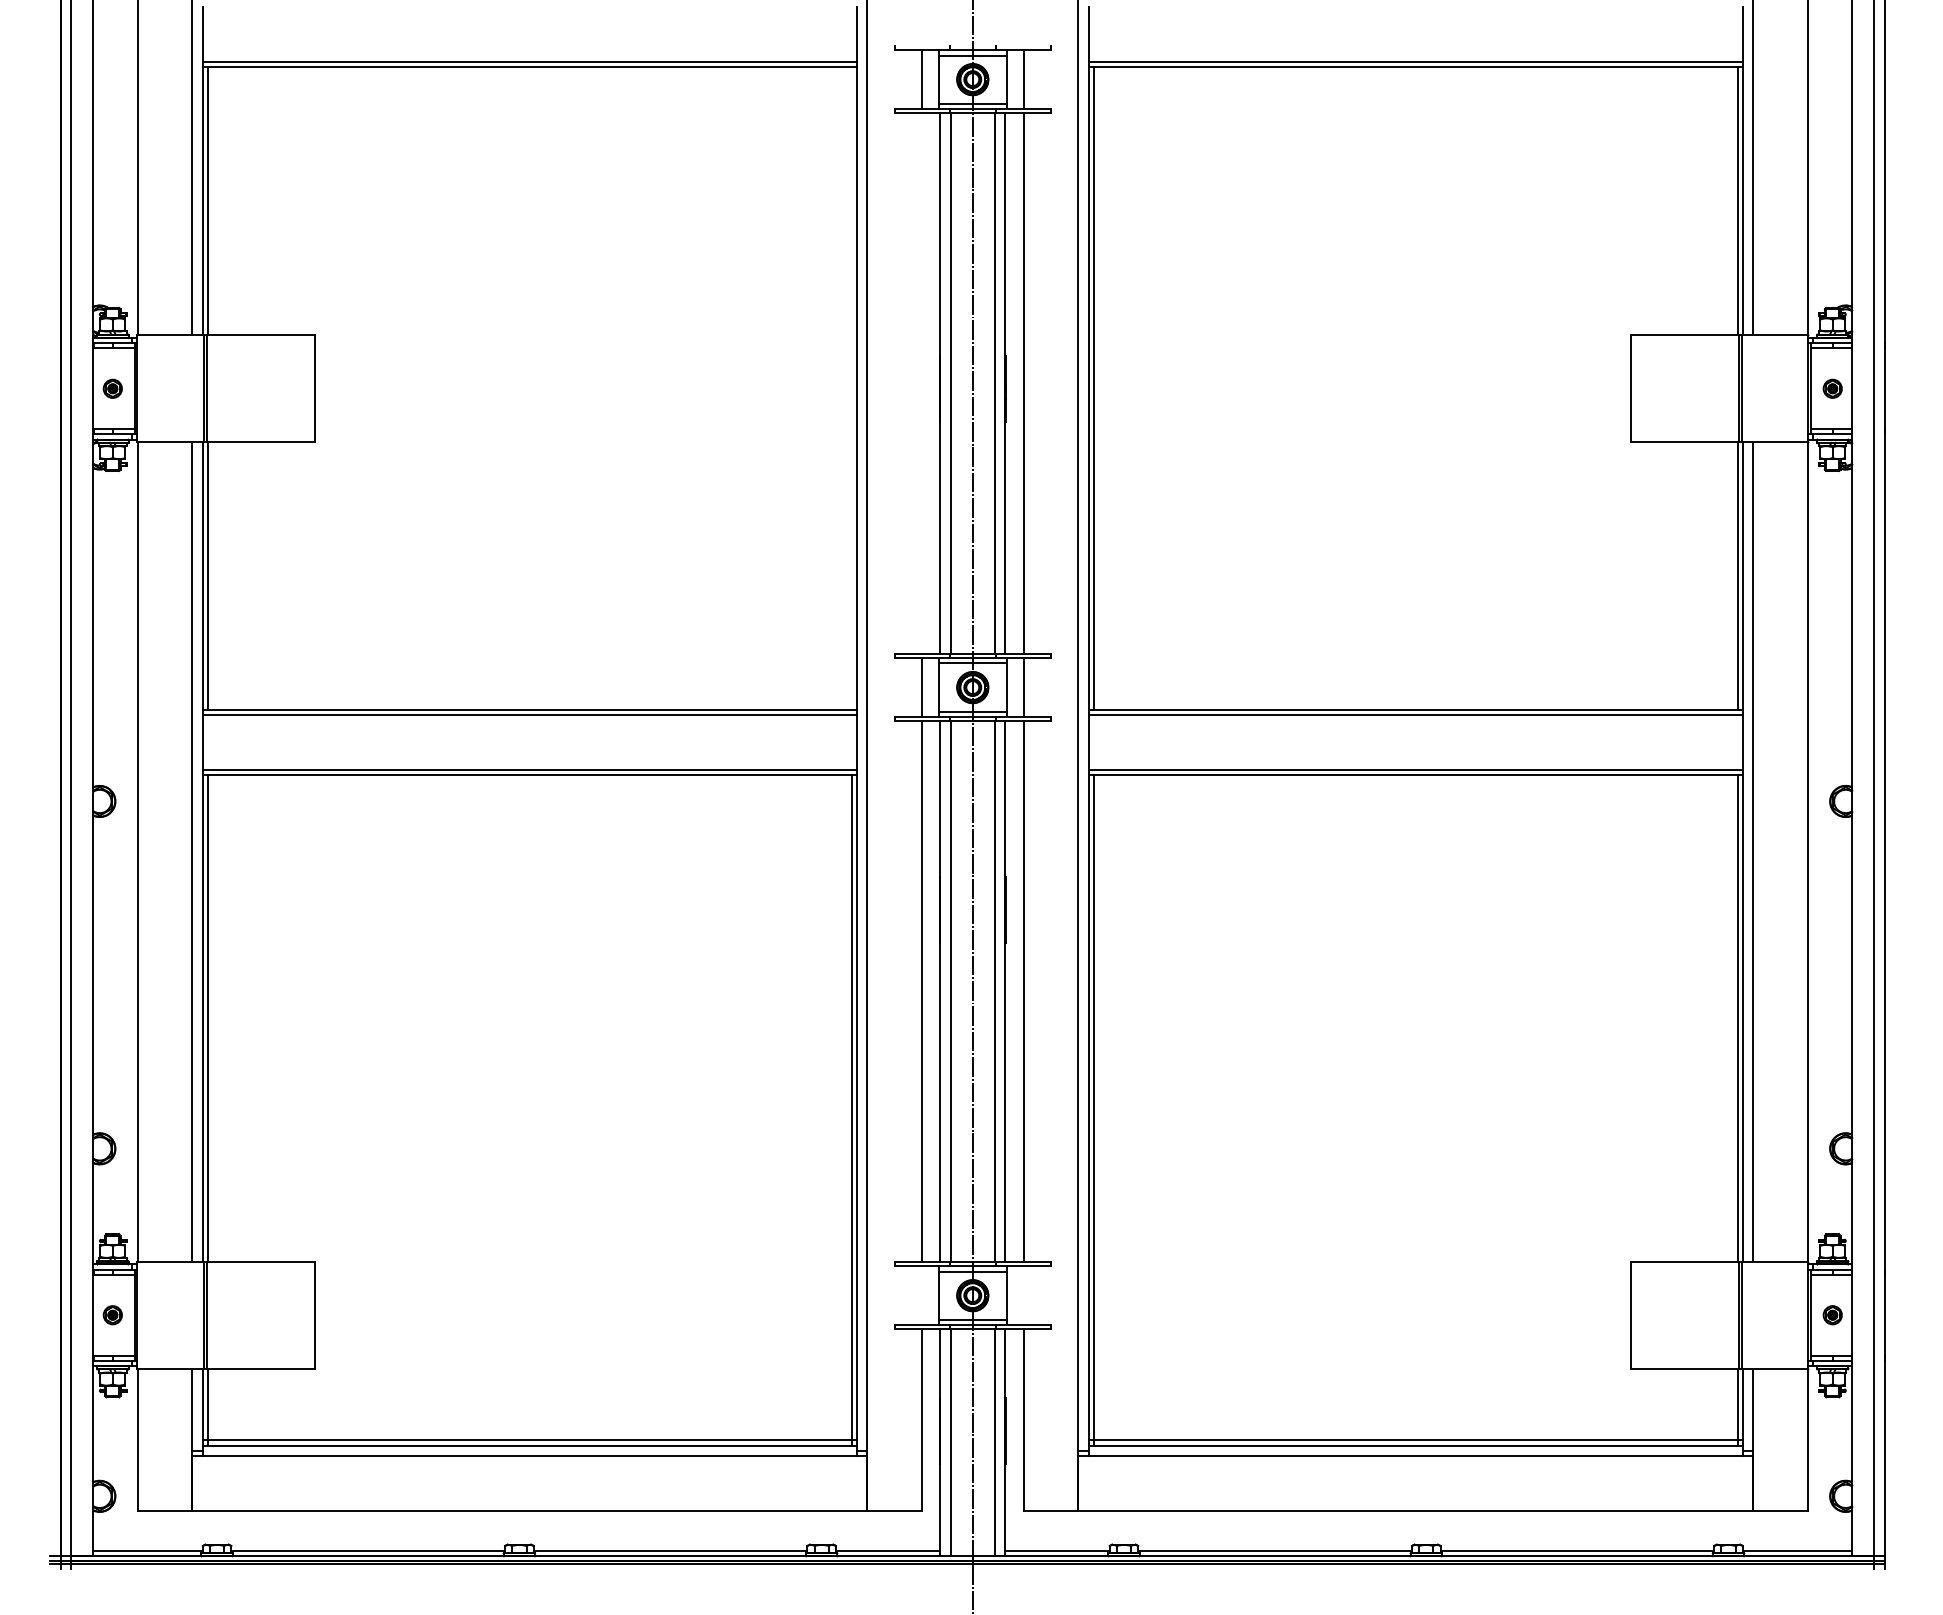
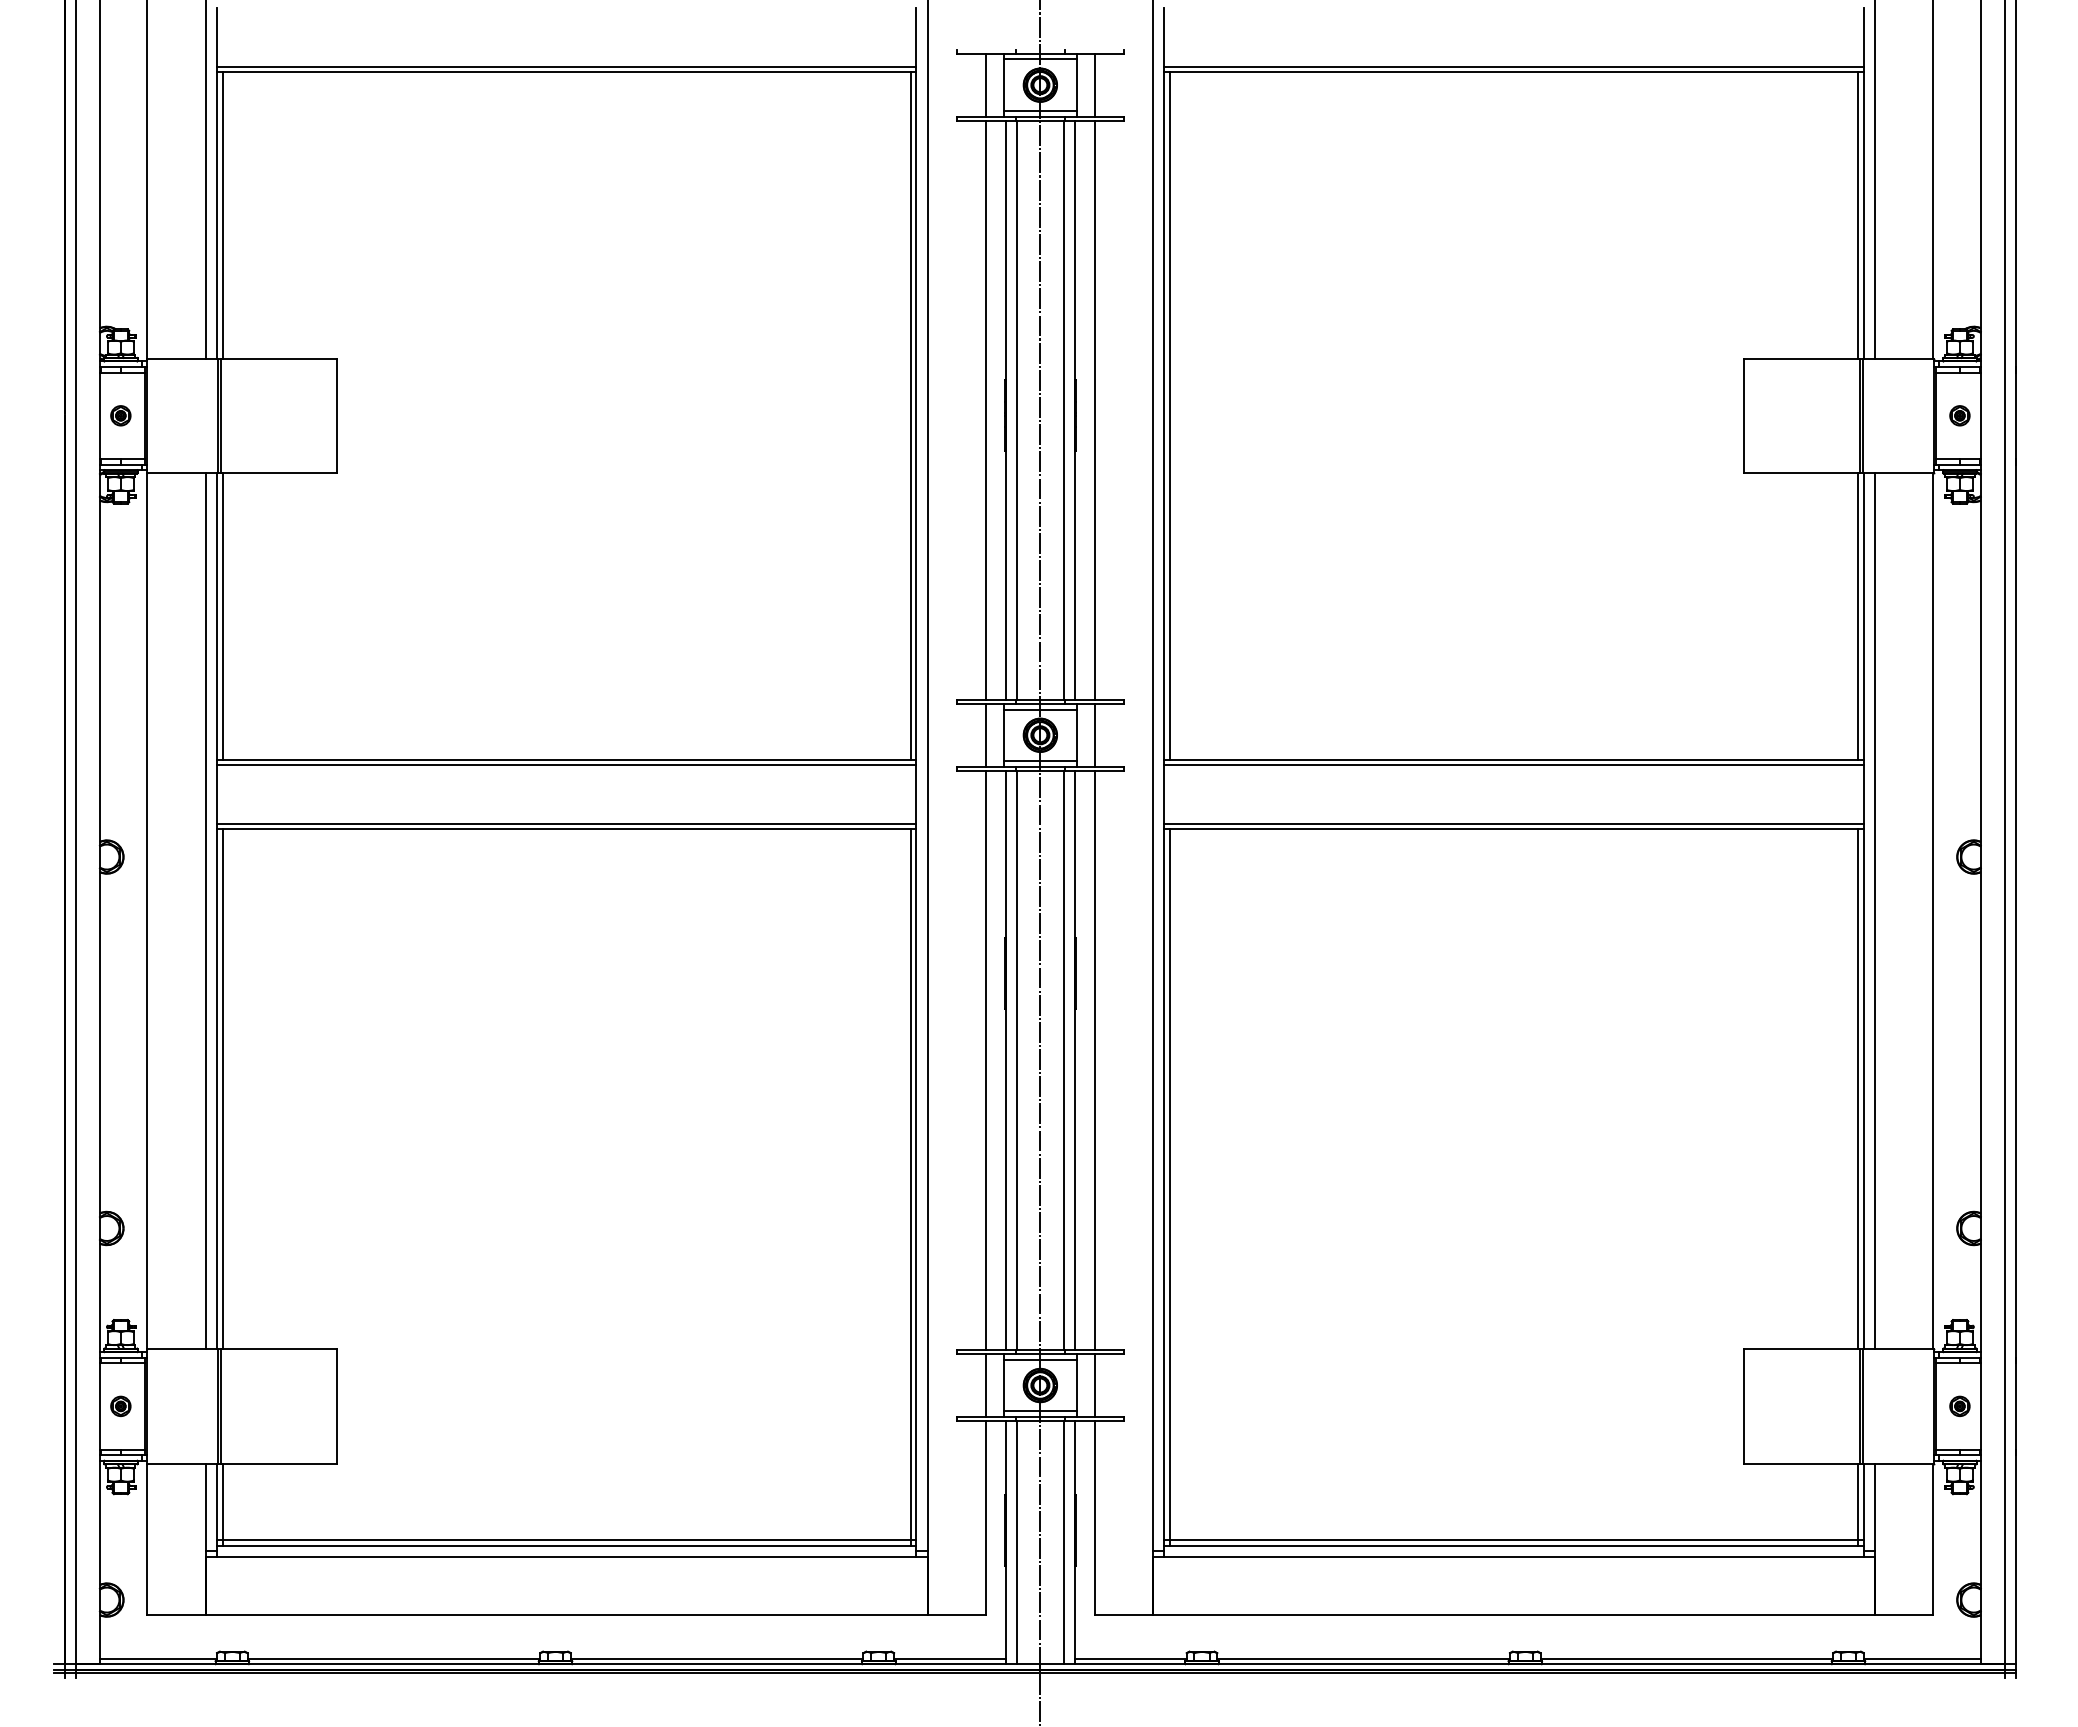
line: (922, 382) -> (986, 409), added
line: (851, 388) -> (910, 415), added
line: (922, 1295) -> (986, 1385), added
line: (1023, 1295) -> (1094, 1385), added

